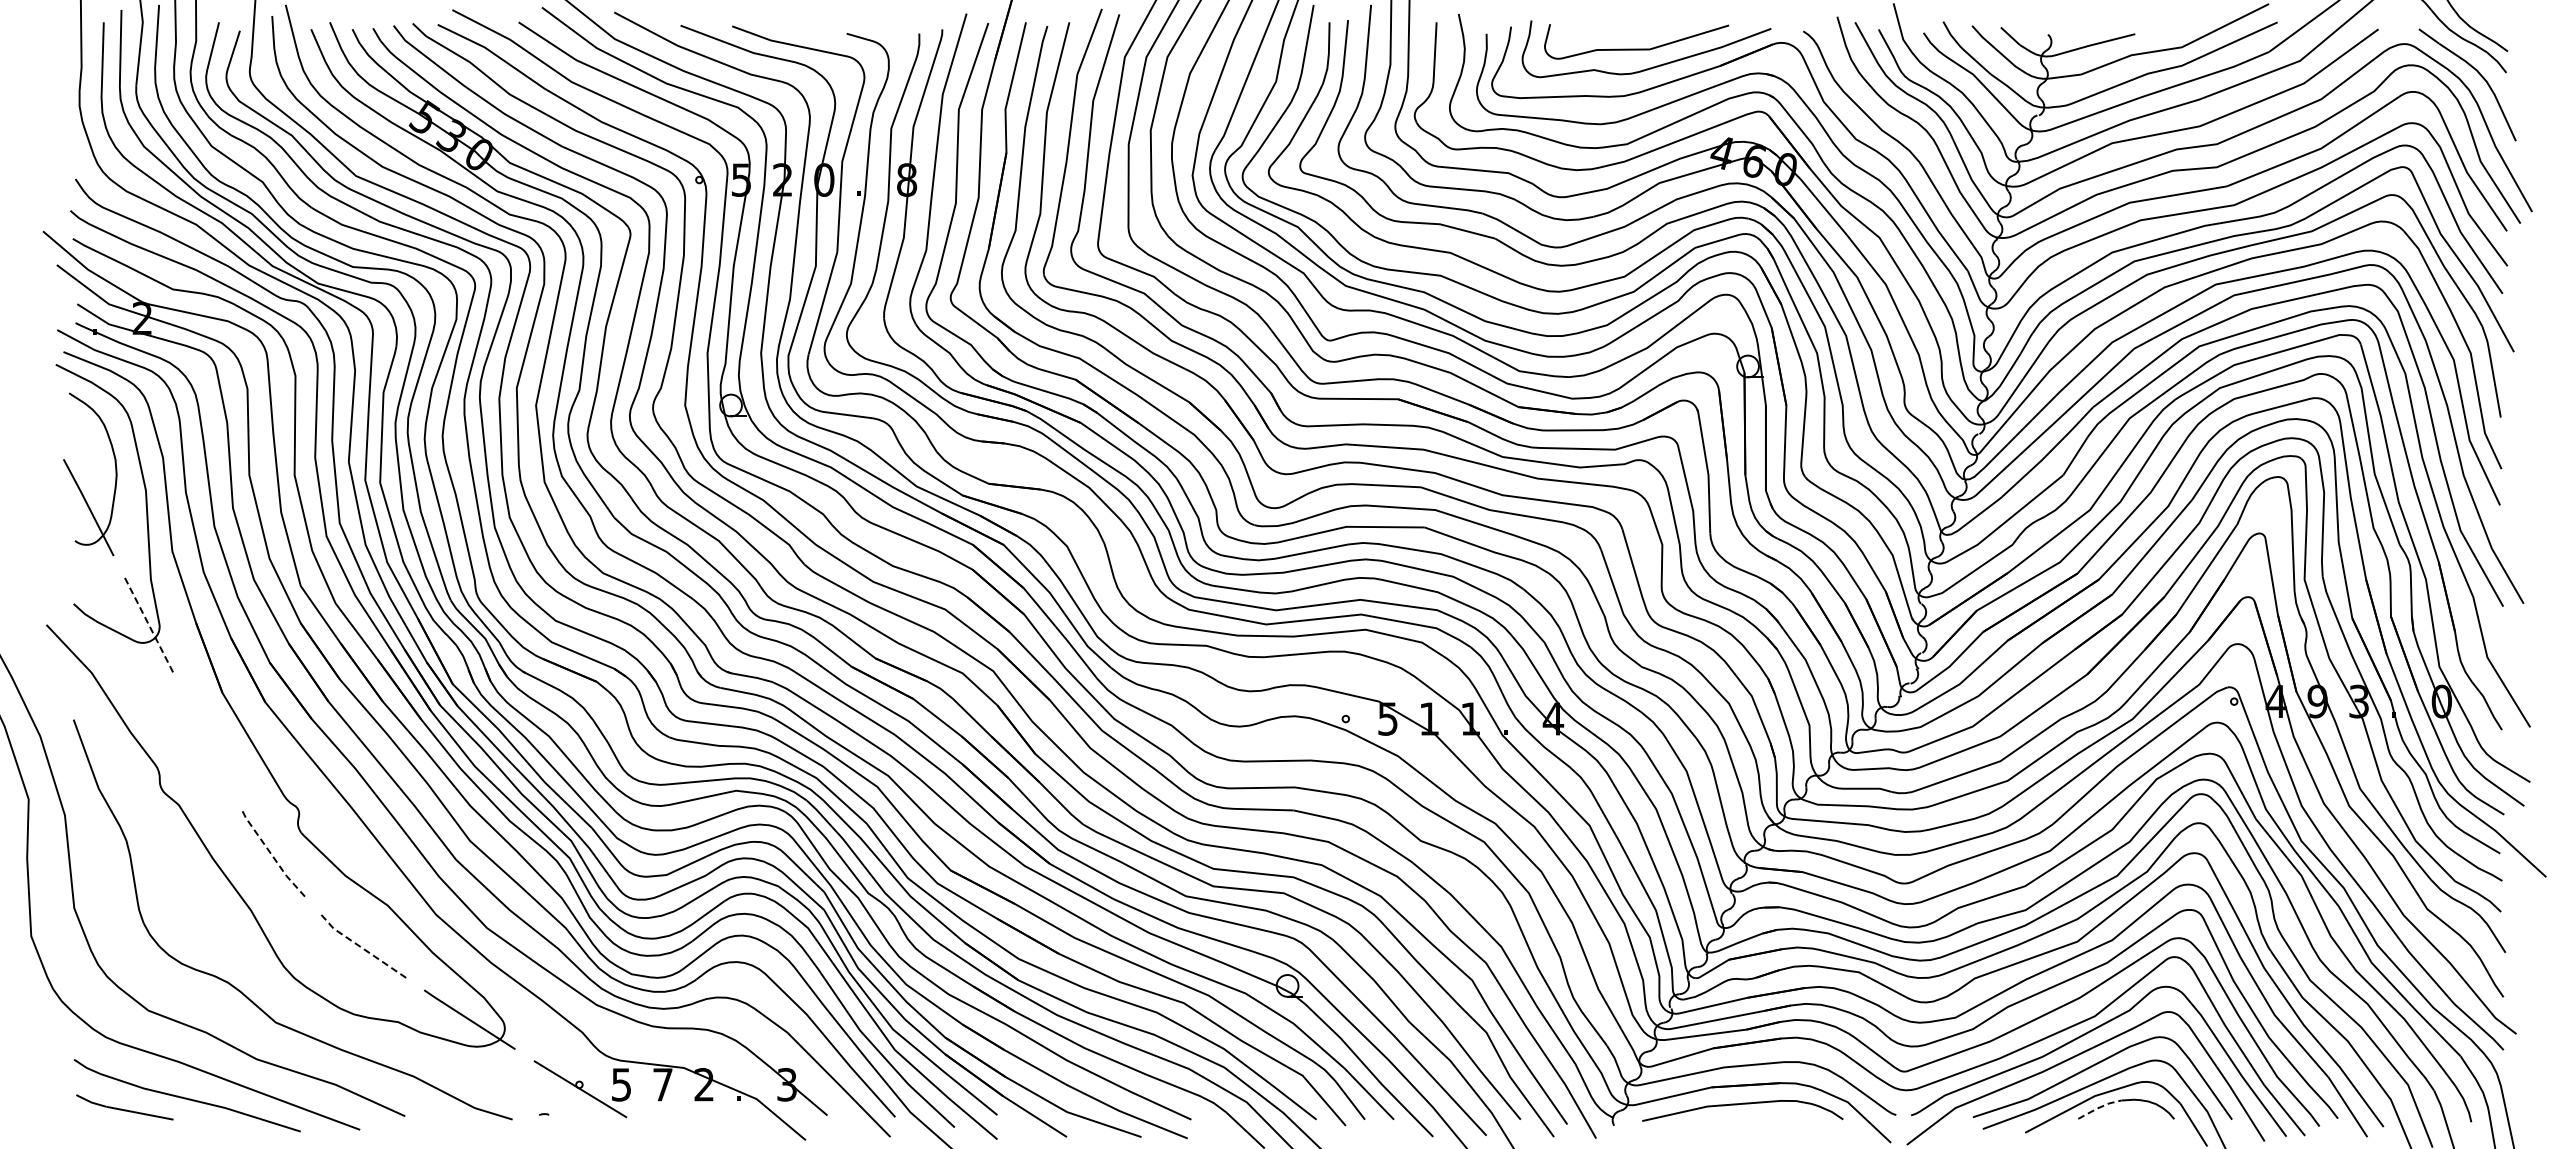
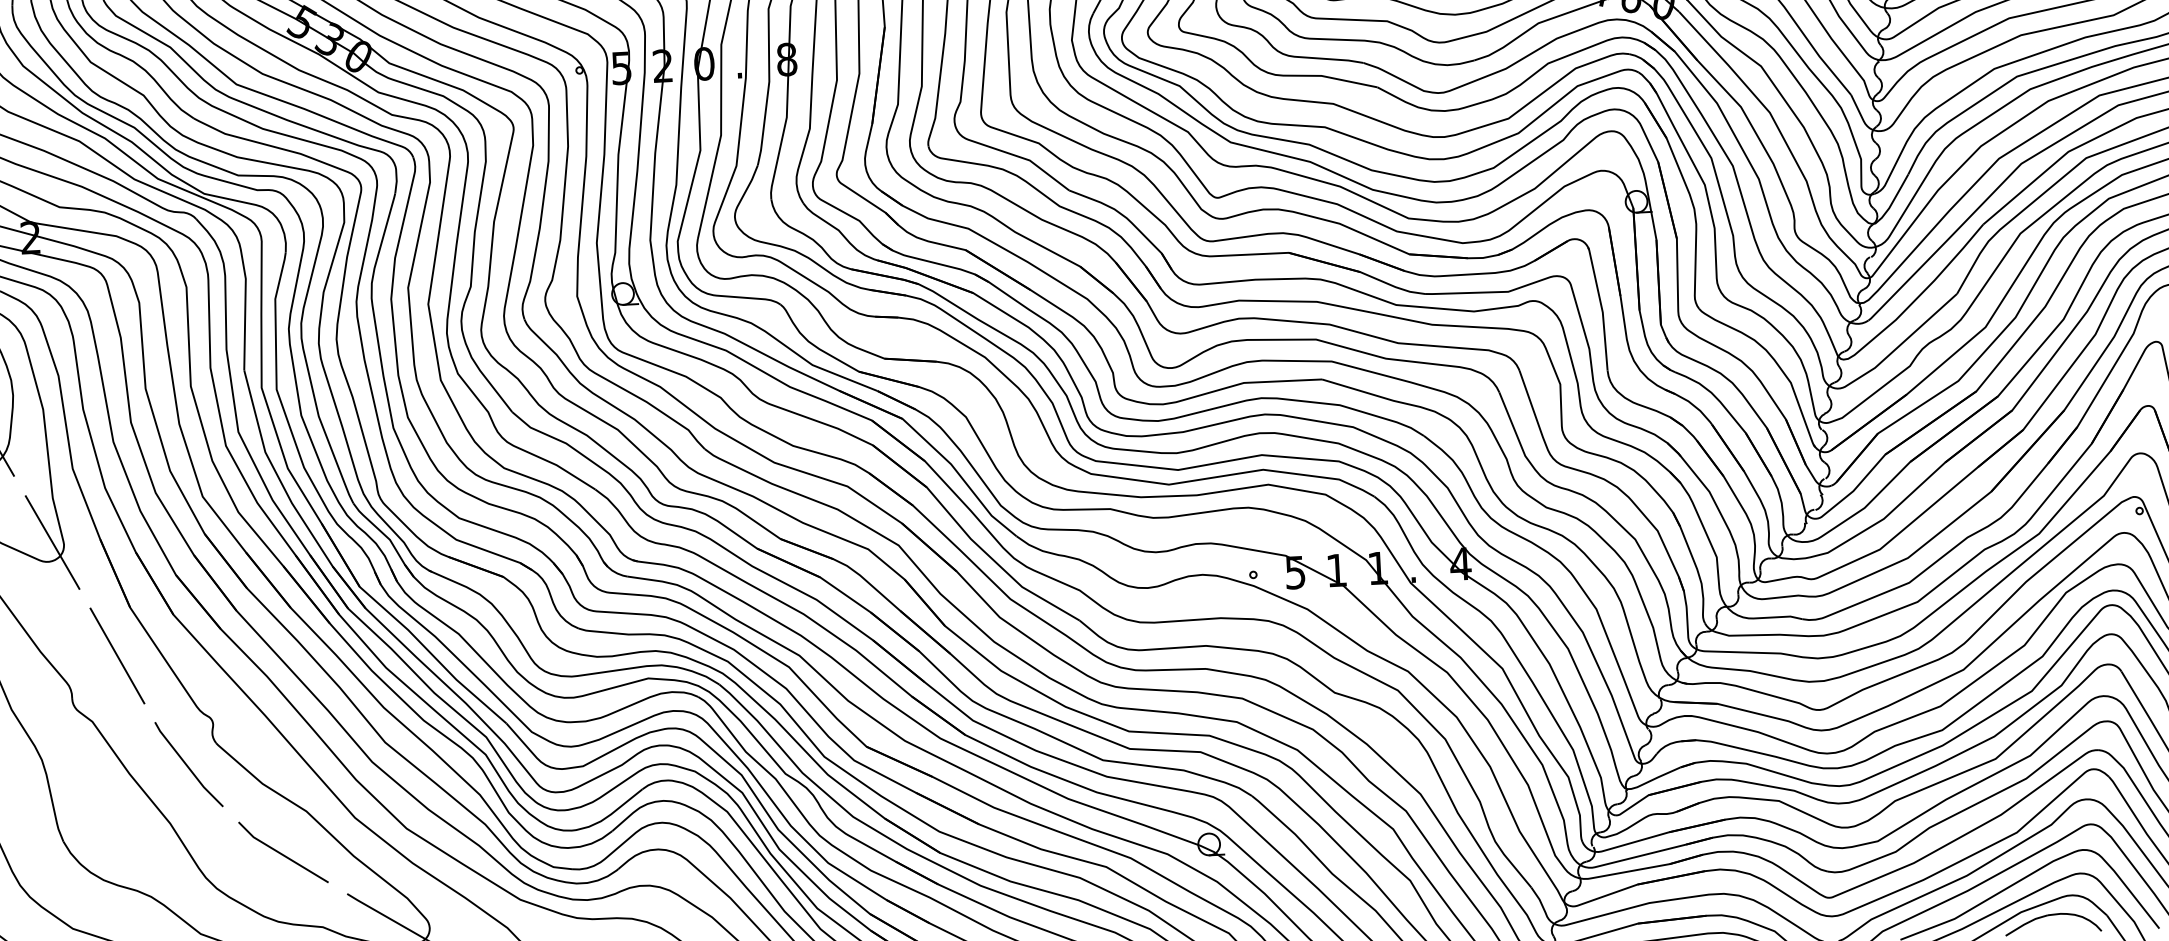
line: (148, 624) -> (52, 543), dashed -> solid
line: (206, 740) -> (116, 655), added
line: (271, 854) -> (187, 766), dashed -> solid
line: (360, 946) -> (281, 853), dashed -> solid
line: (2099, 1107) -> (2026, 923), dashed -> solid

